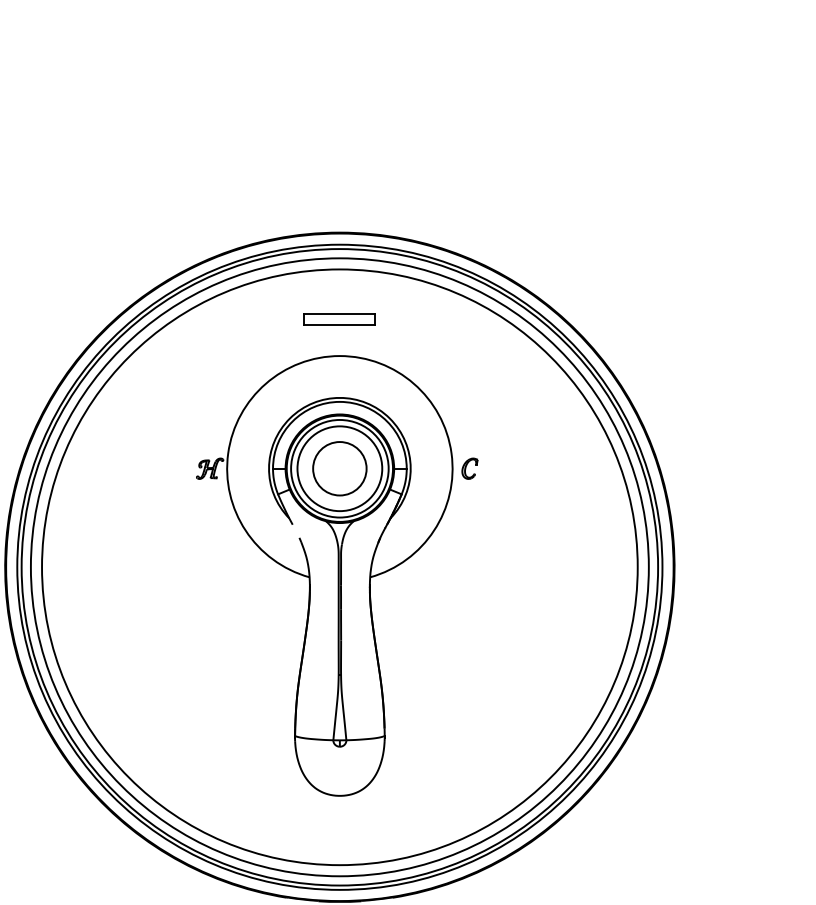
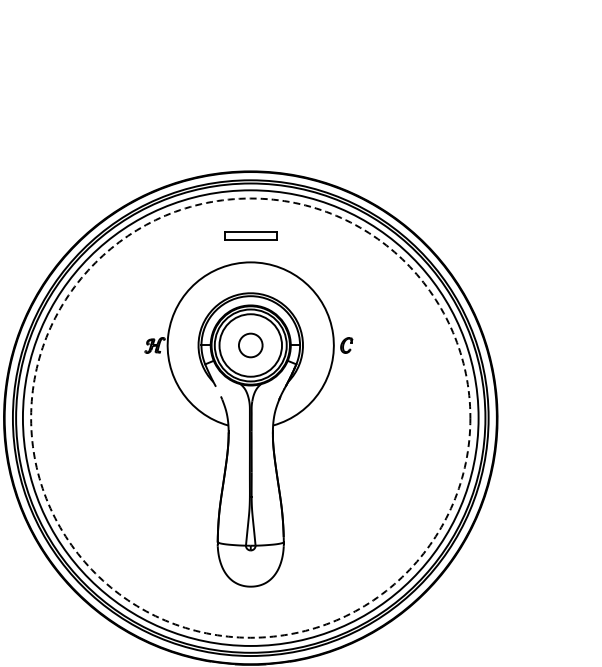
circle: (339, 468) -> (250, 345), size x0.6
circle: (339, 566) -> (250, 417), solid -> dashed

